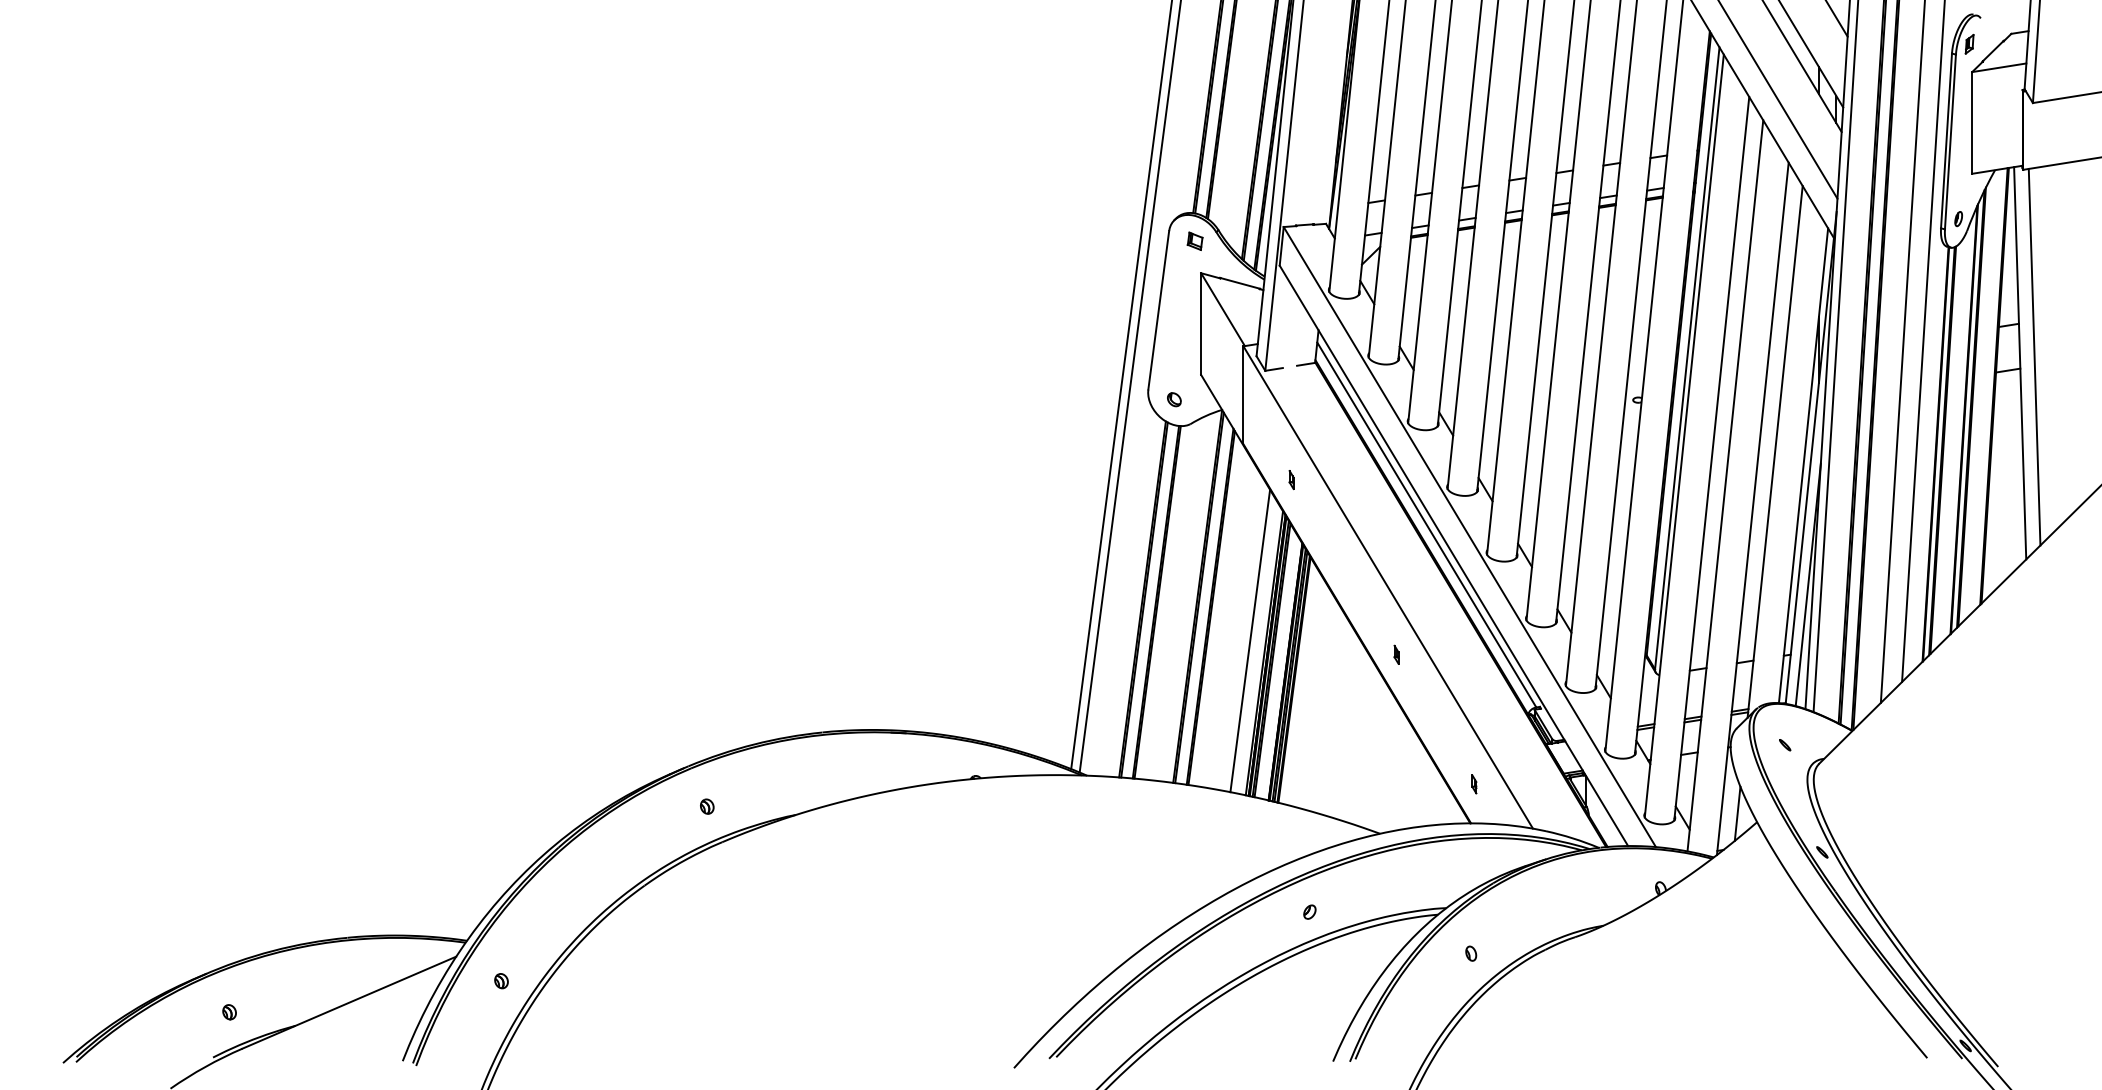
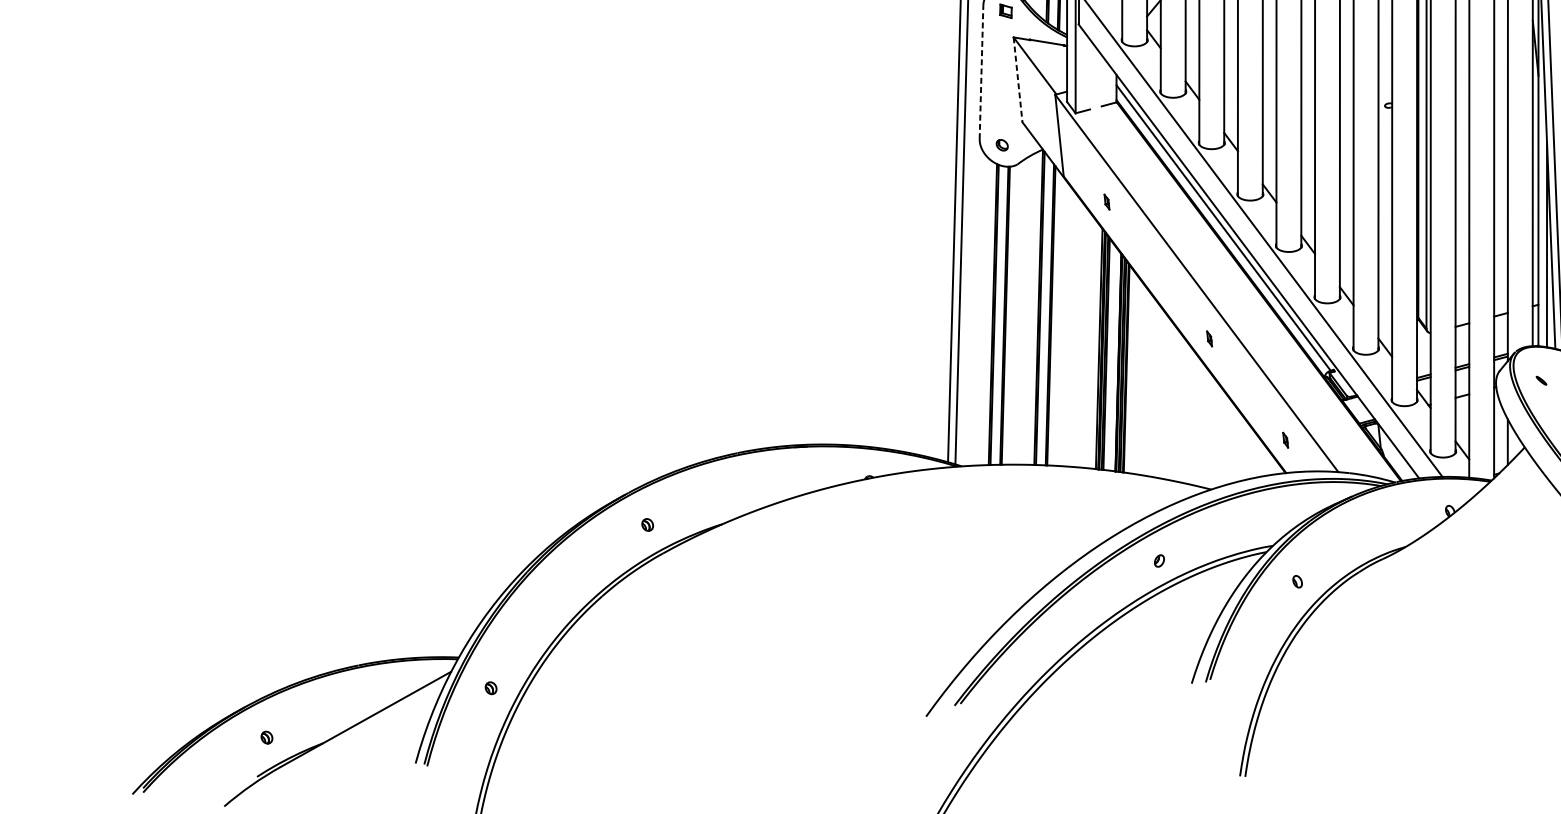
line: (1158, 310) -> (981, 72), solid -> dashed
line: (1201, 324) -> (1018, 80), solid -> dashed
line: (1250, 640) -> (1086, 339), removed

